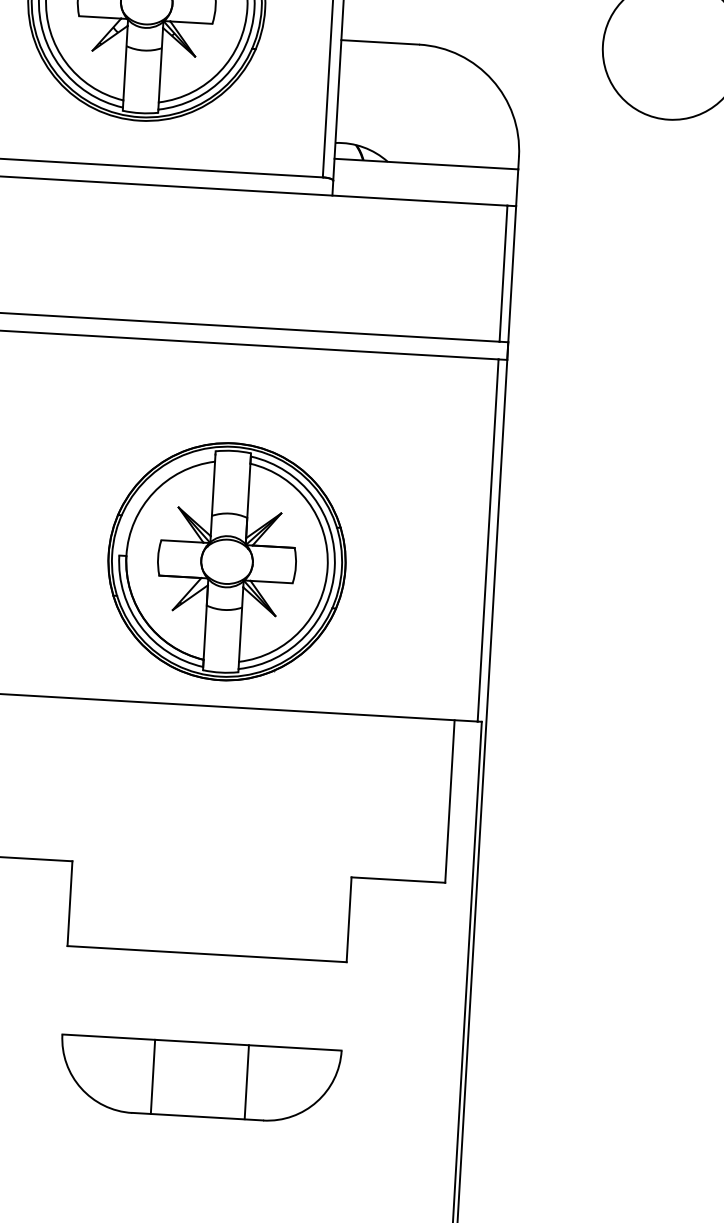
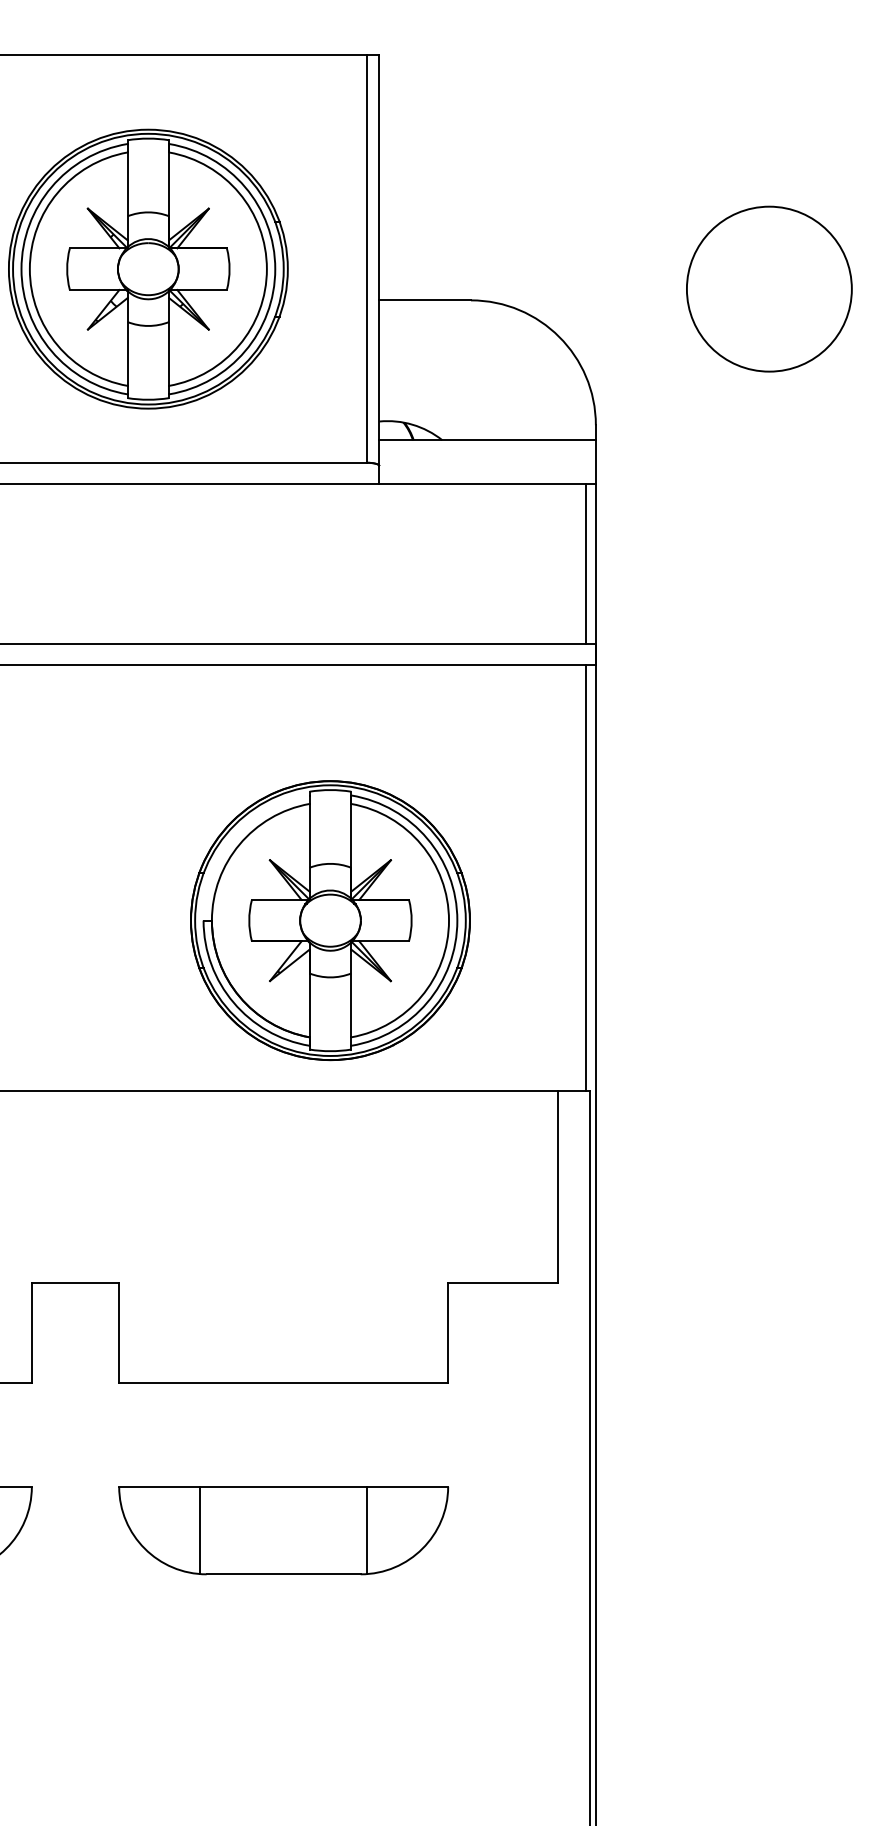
part: (227, 561) -> (330, 920), moved
line: (153, 1076) -> (200, 1530), moved
line: (246, 1082) -> (366, 1530), moved

